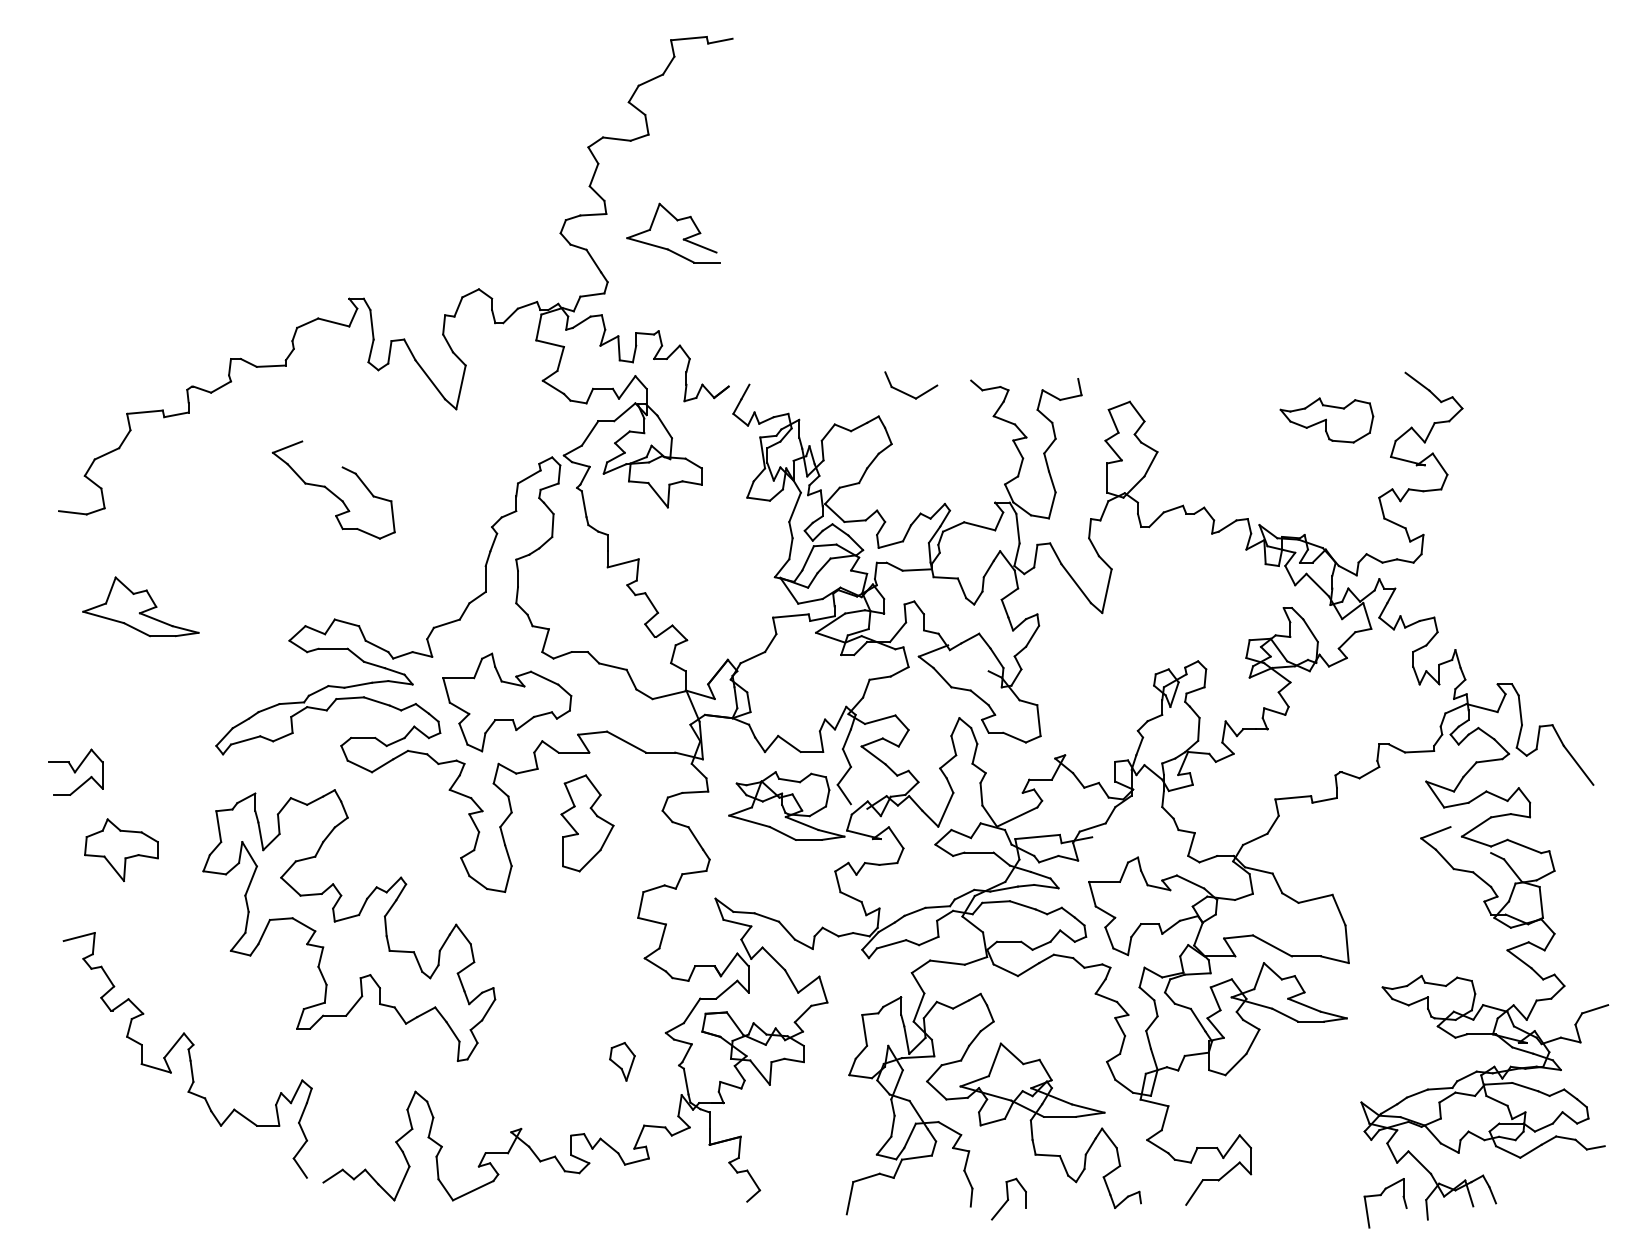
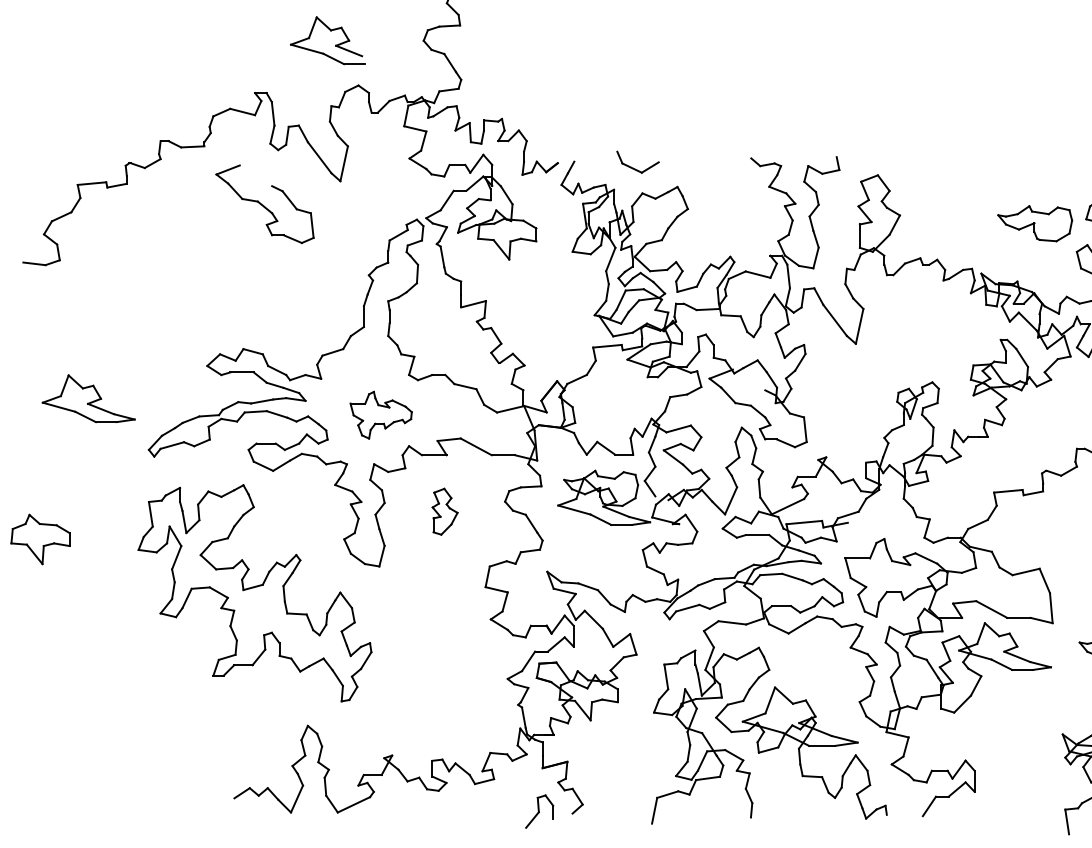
part: (682, 239) -> (335, 45), moved
part: (907, 393) -> (635, 168), moved
part: (1326, 420) -> (1034, 223), moved
part: (333, 489) -> (264, 203), moved
part: (140, 606) -> (88, 398), moved
part: (507, 702) -> (381, 415), size x0.6
part: (75, 771) -> (36, 470), removed
part: (587, 823) -> (445, 511), size x0.6
part: (121, 849) -> (40, 538), moved
part: (187, 1055) -> (125, 696), removed
part: (622, 1061) -> (473, 701), removed
part: (1008, 1198) -> (539, 811), moved

